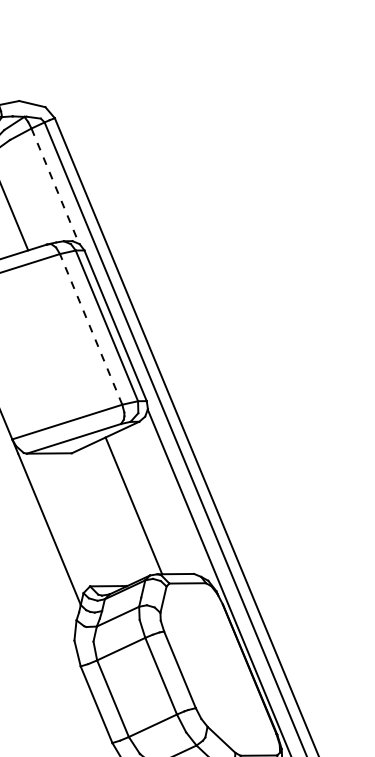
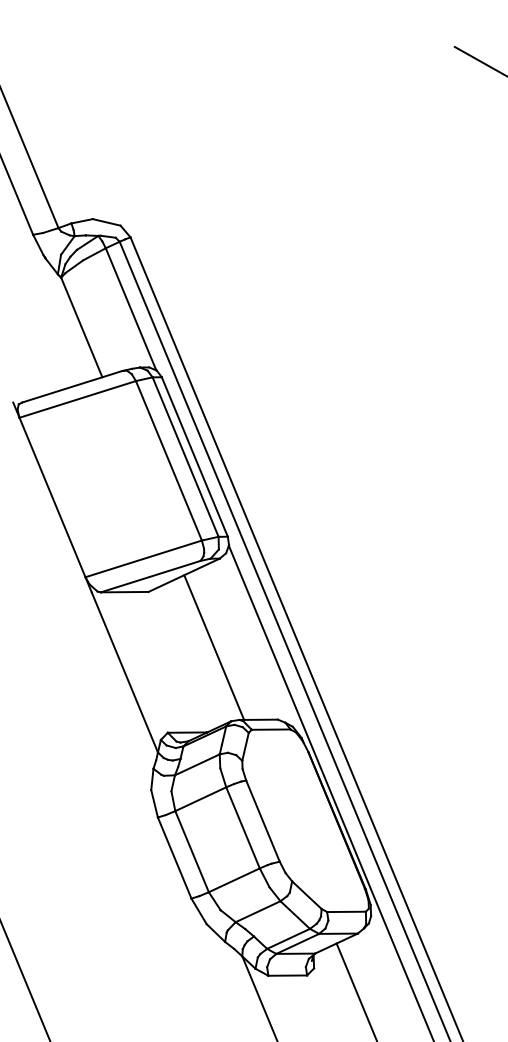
line: (55, 186) -> (131, 309), dashed -> solid
line: (90, 329) -> (168, 460), dashed -> solid

